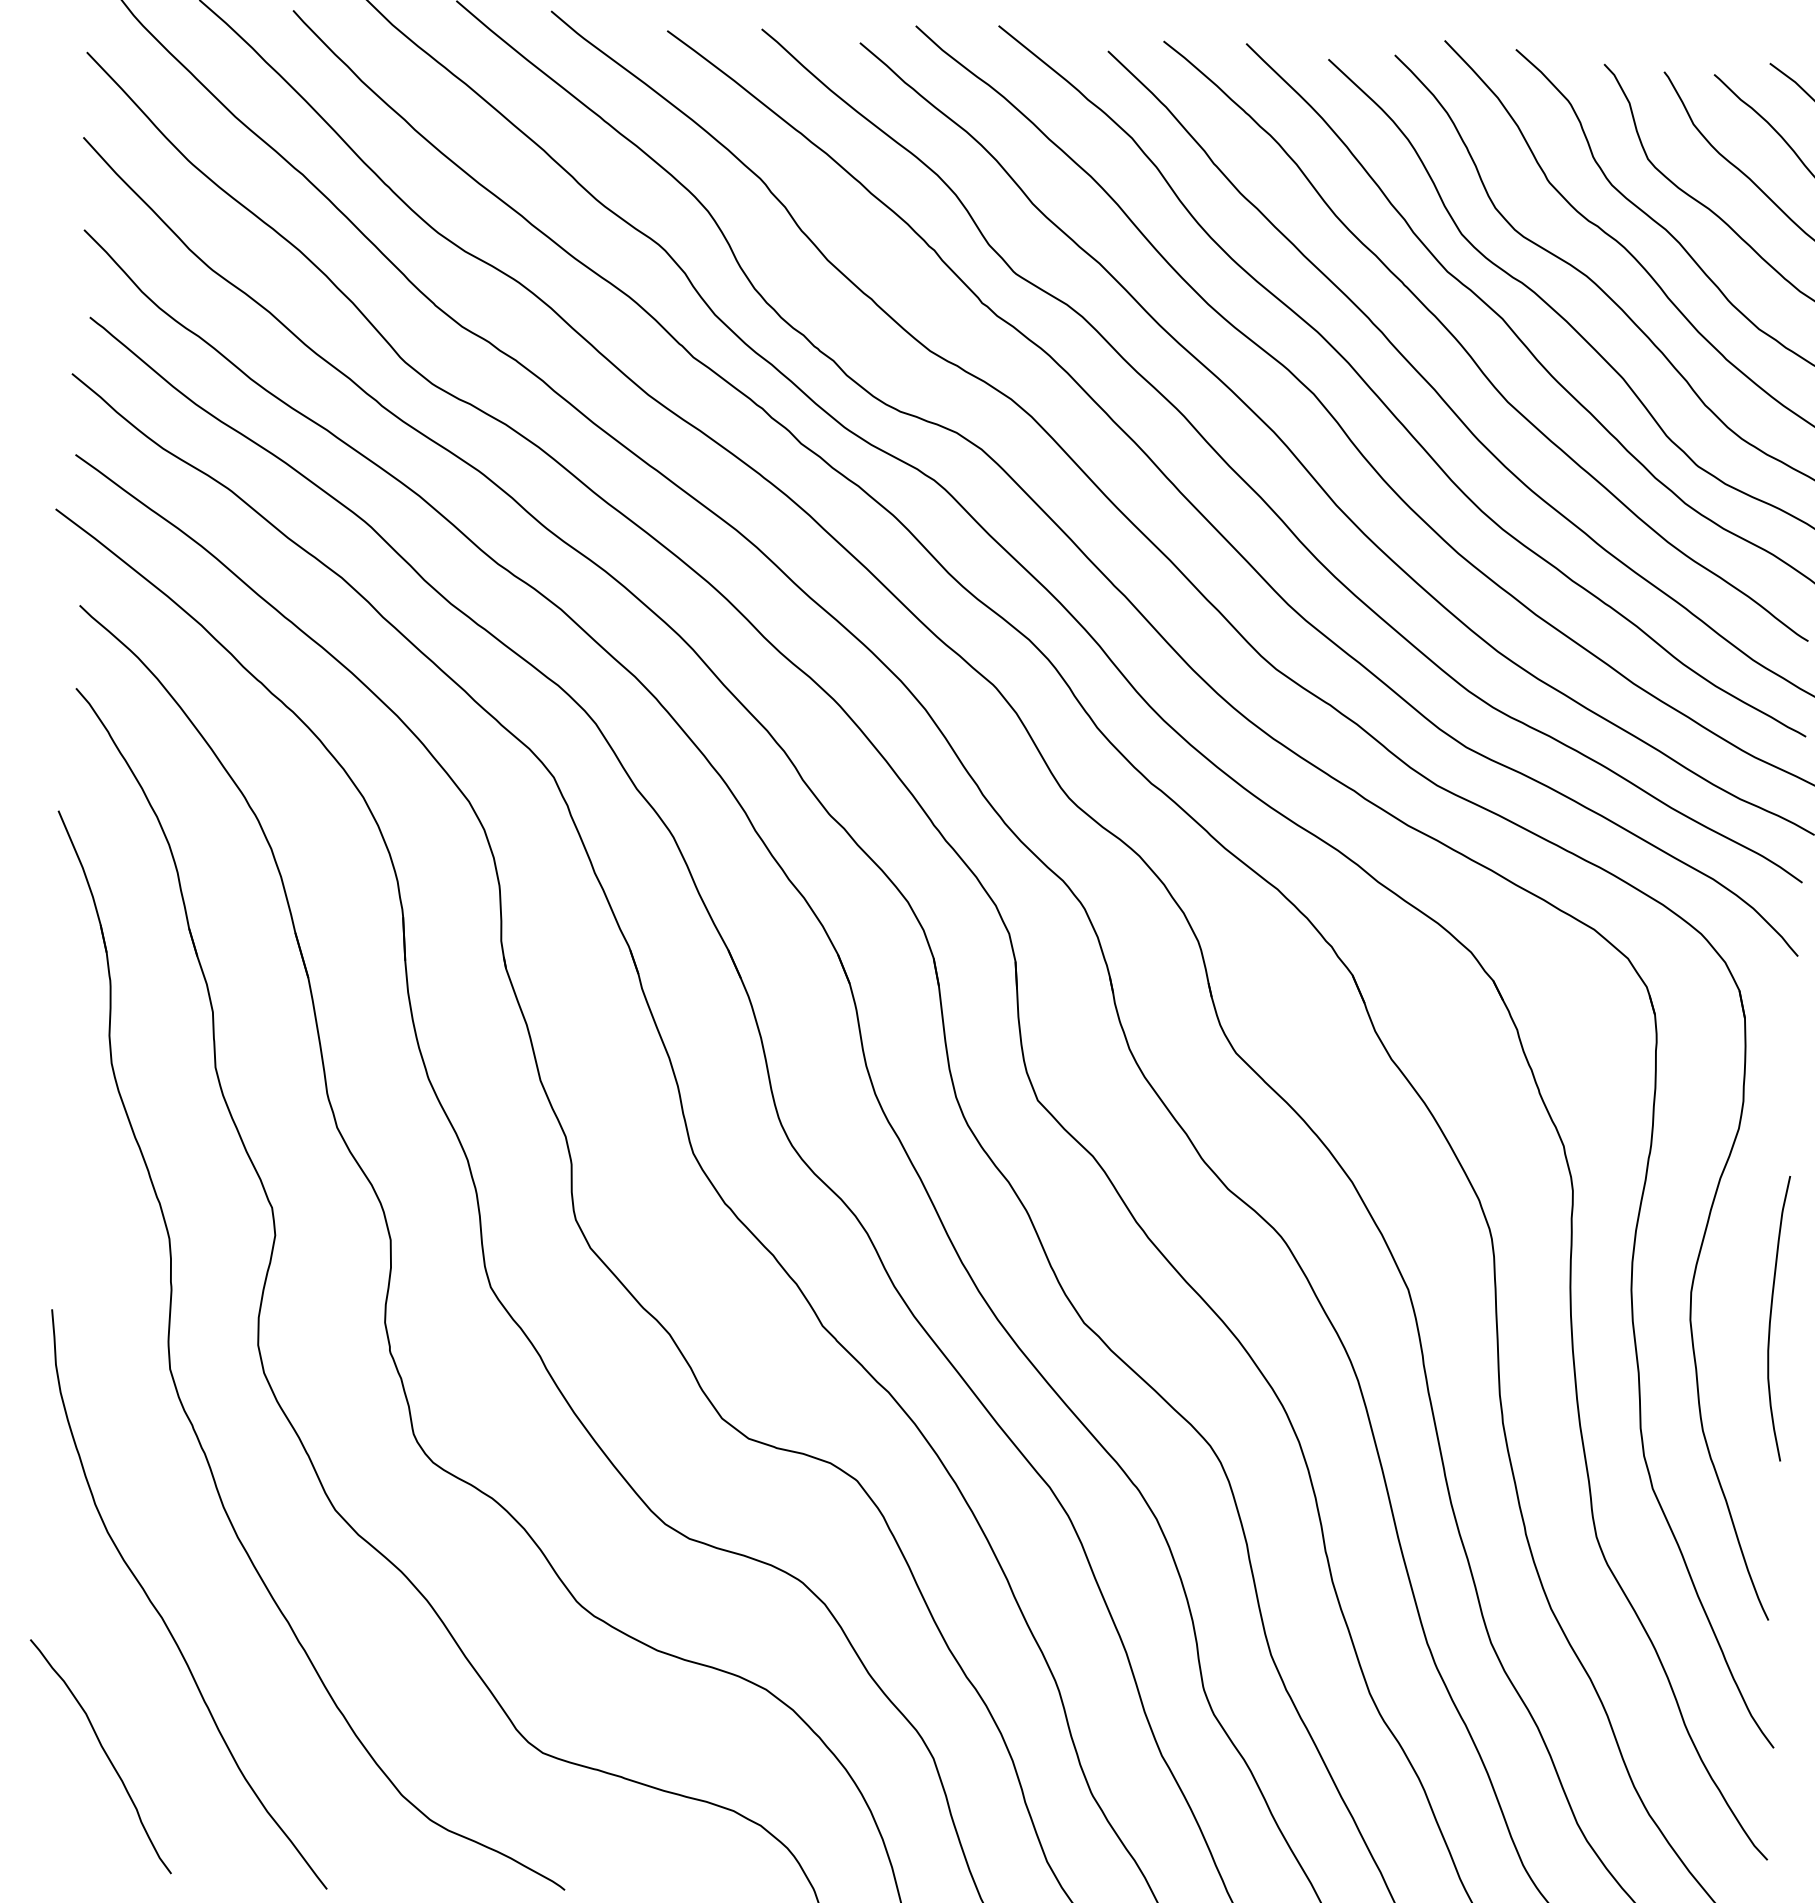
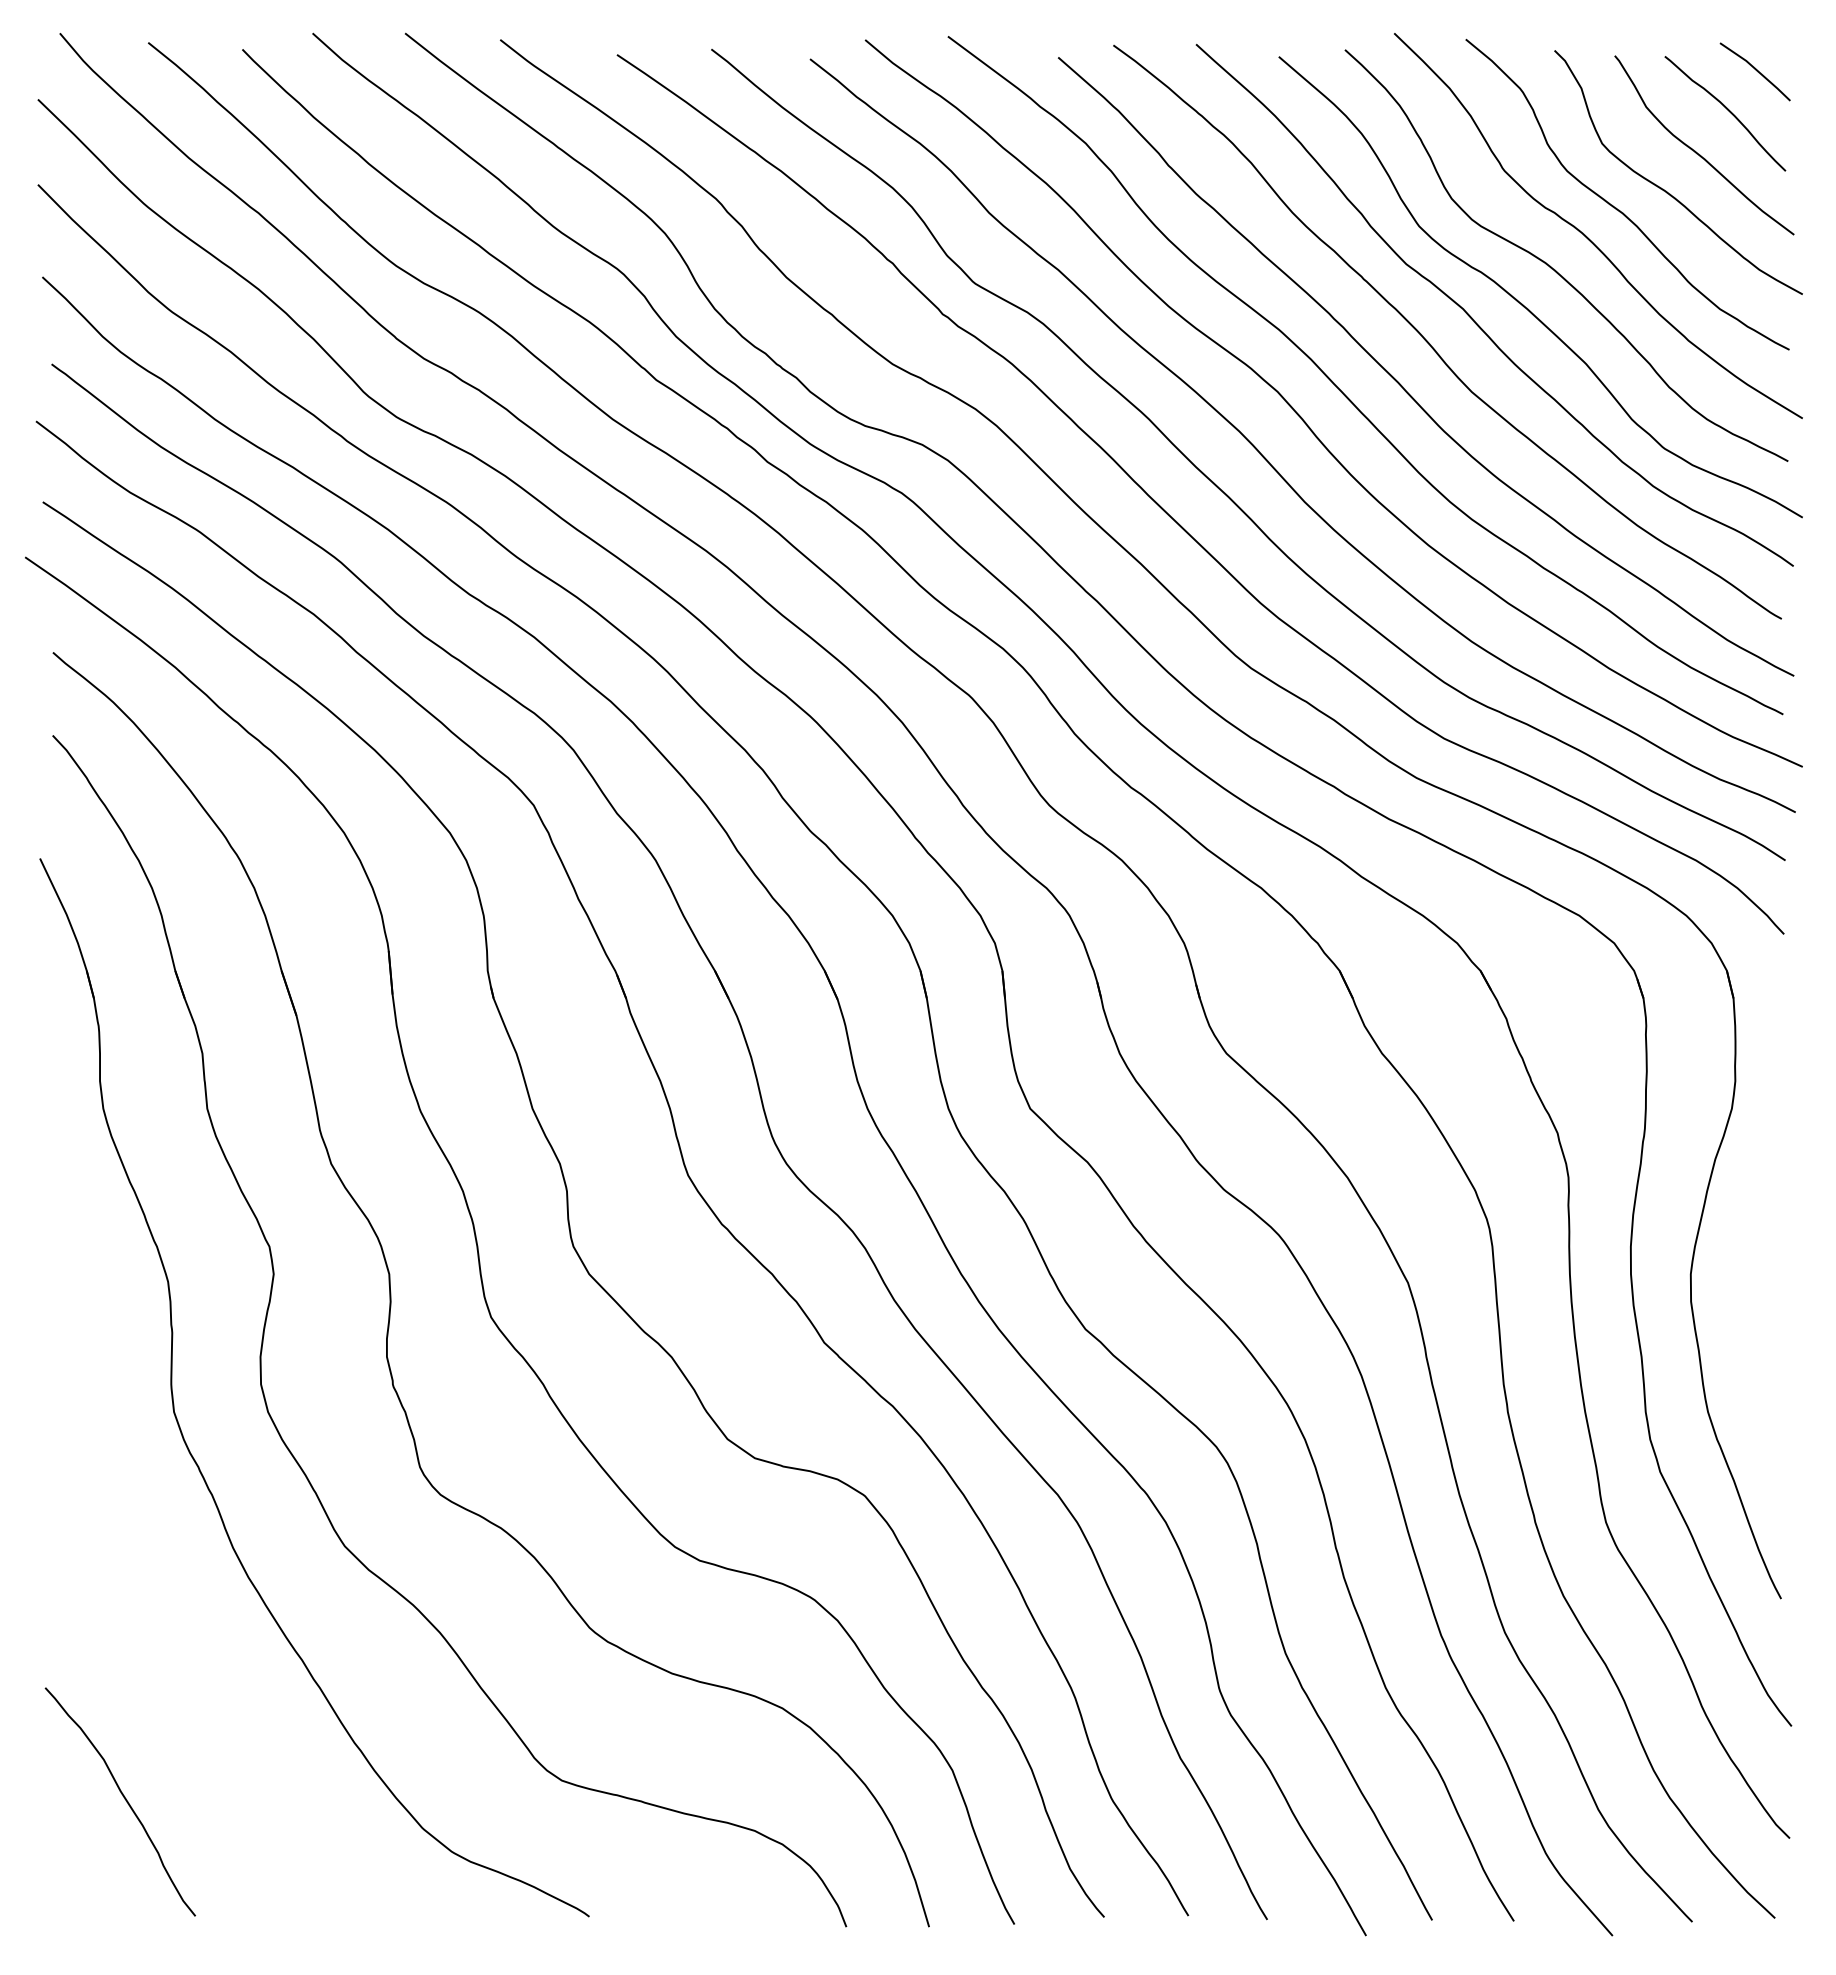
curve: (1770, 1317) -> (1771, 1296), removed
curve: (162, 1616) -> (176, 1659), removed

